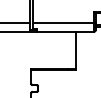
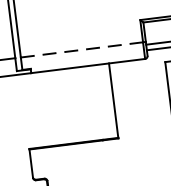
line: (63, 23) -> (81, 50), solid -> dashed

